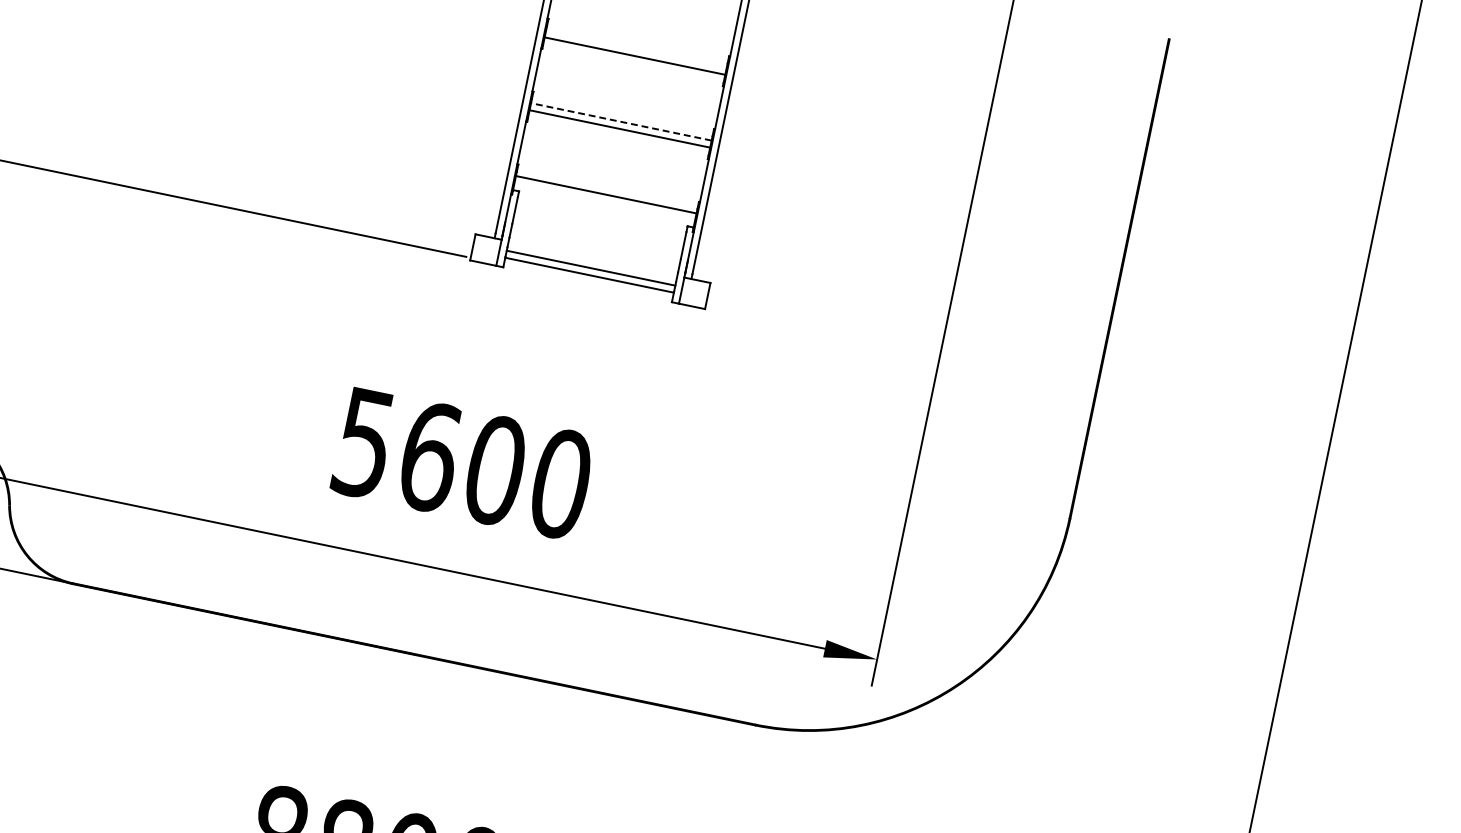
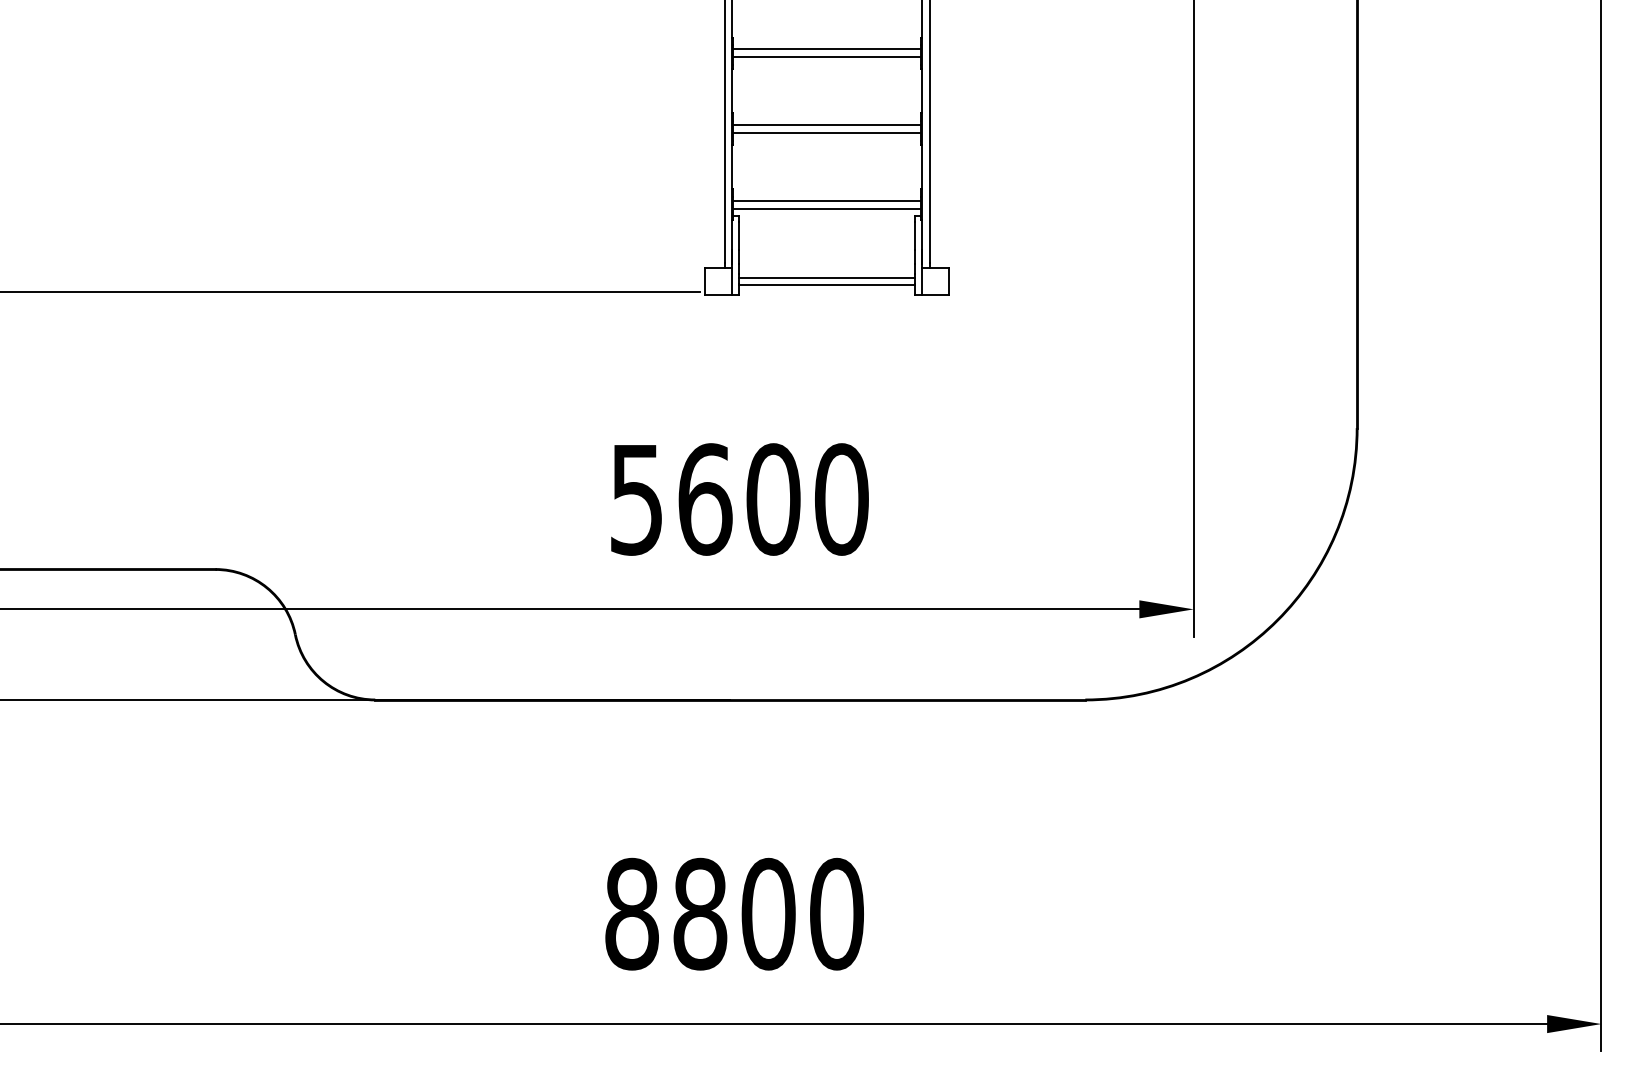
line: (636, 49) -> (827, 49), added
line: (620, 121) -> (826, 125), dashed -> solid
line: (605, 201) -> (827, 208), added

